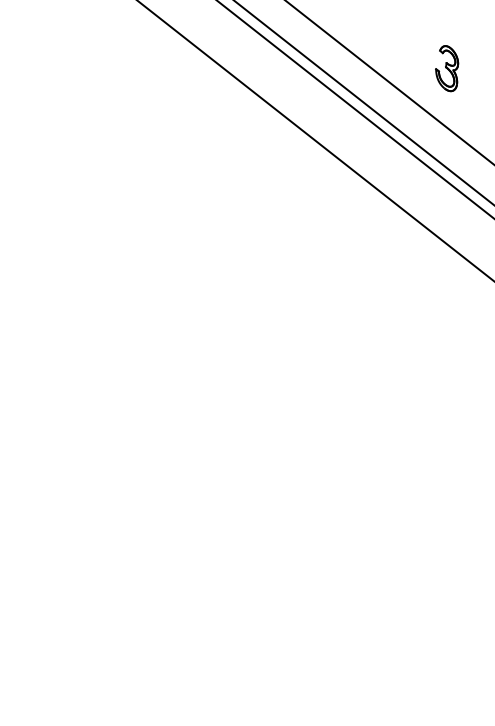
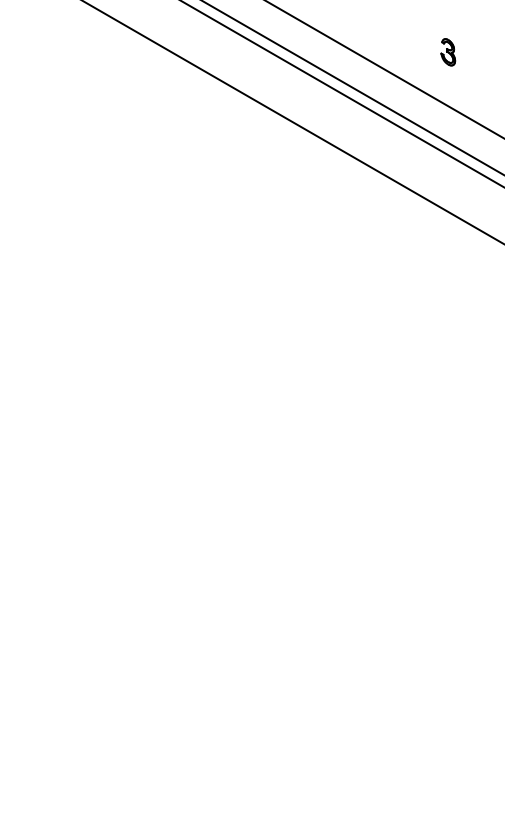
part: (446, 68) -> (447, 52), size x0.6

